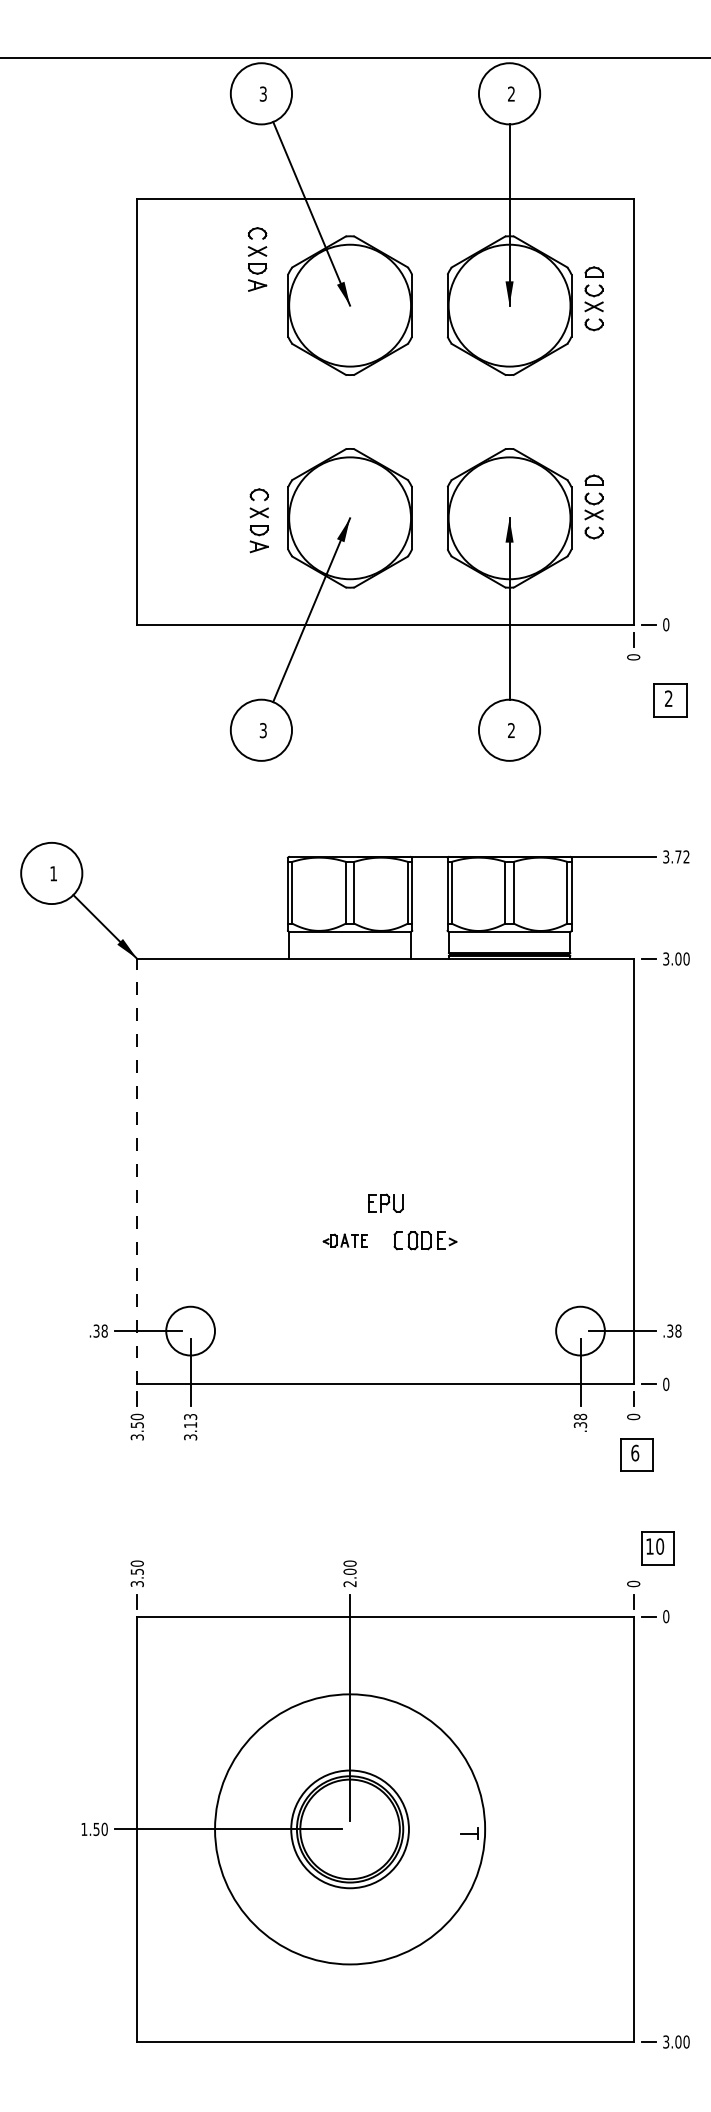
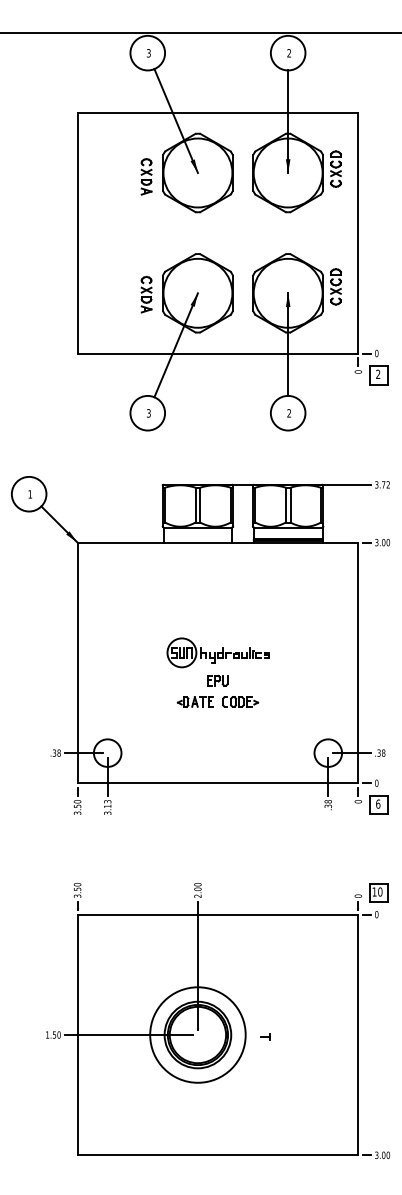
part: (257, 258) -> (146, 176), moved
part: (669, 700) -> (378, 375), moved
part: (384, 1153) -> (217, 652), added
line: (137, 1170) -> (77, 662), dashed -> solid
part: (344, 1239) -> (194, 701), size x1.43
part: (635, 1453) -> (378, 804), moved
part: (656, 1547) -> (378, 892), moved
circle: (349, 1828) -> (197, 1034), size x0.62

